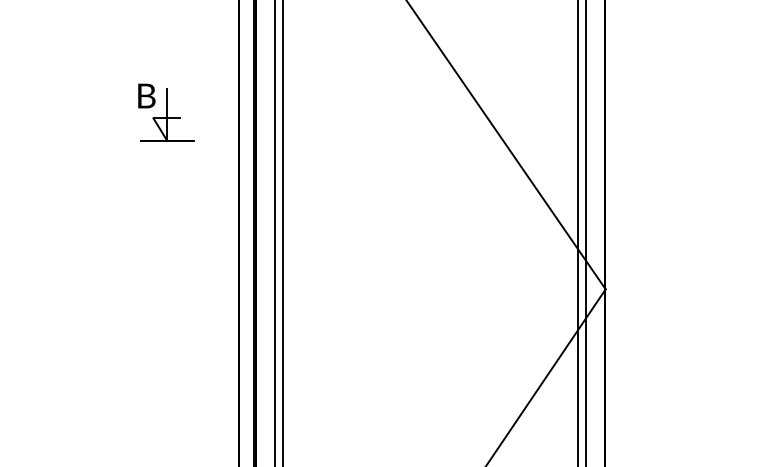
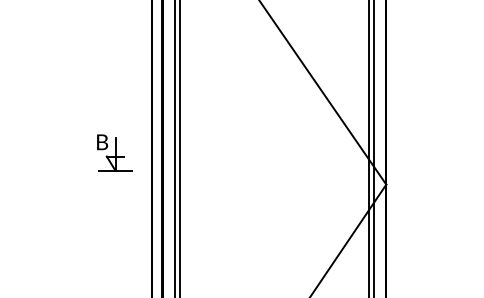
part: (165, 112) -> (114, 152), moved

